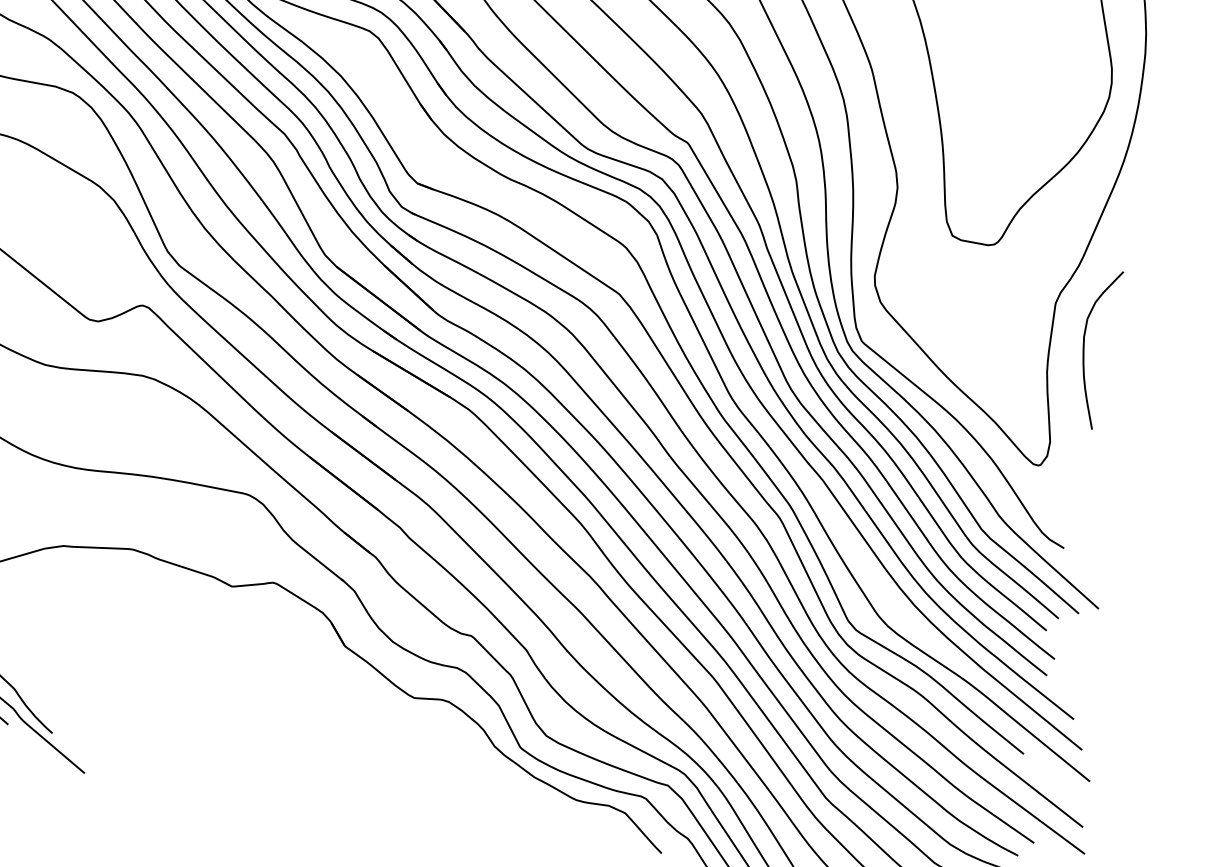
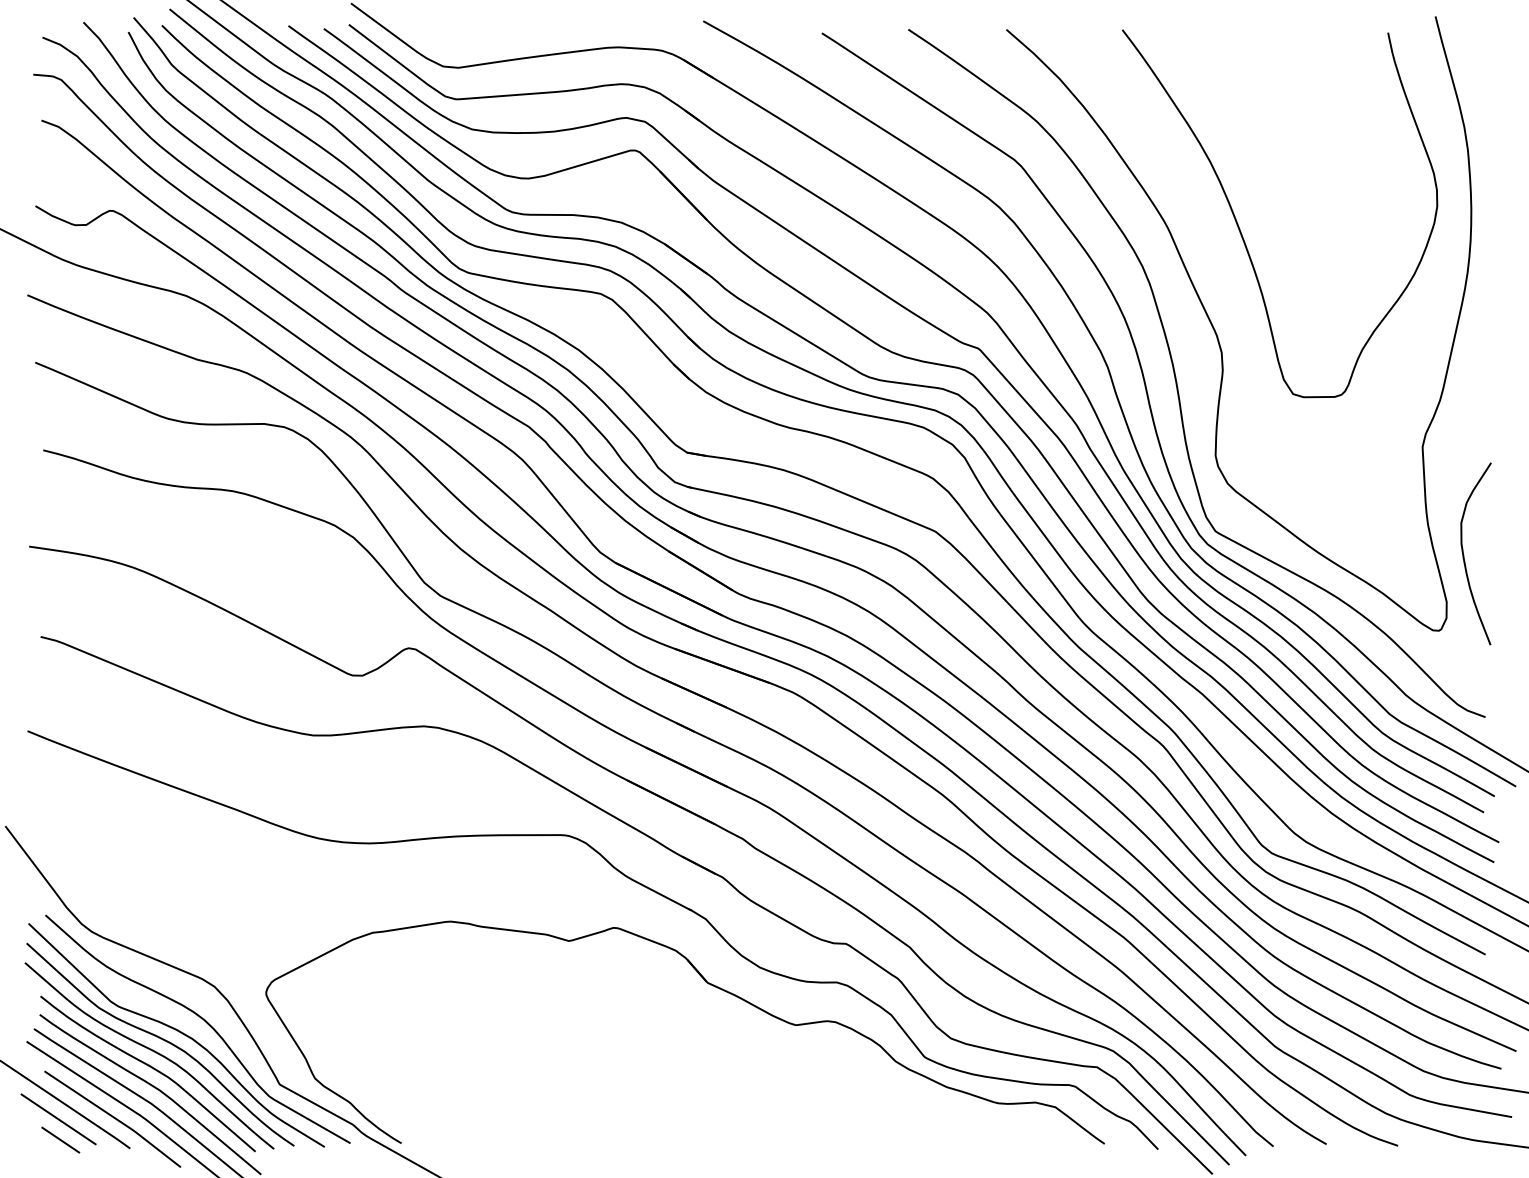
curve: (1084, 347) -> (1464, 555), moved

